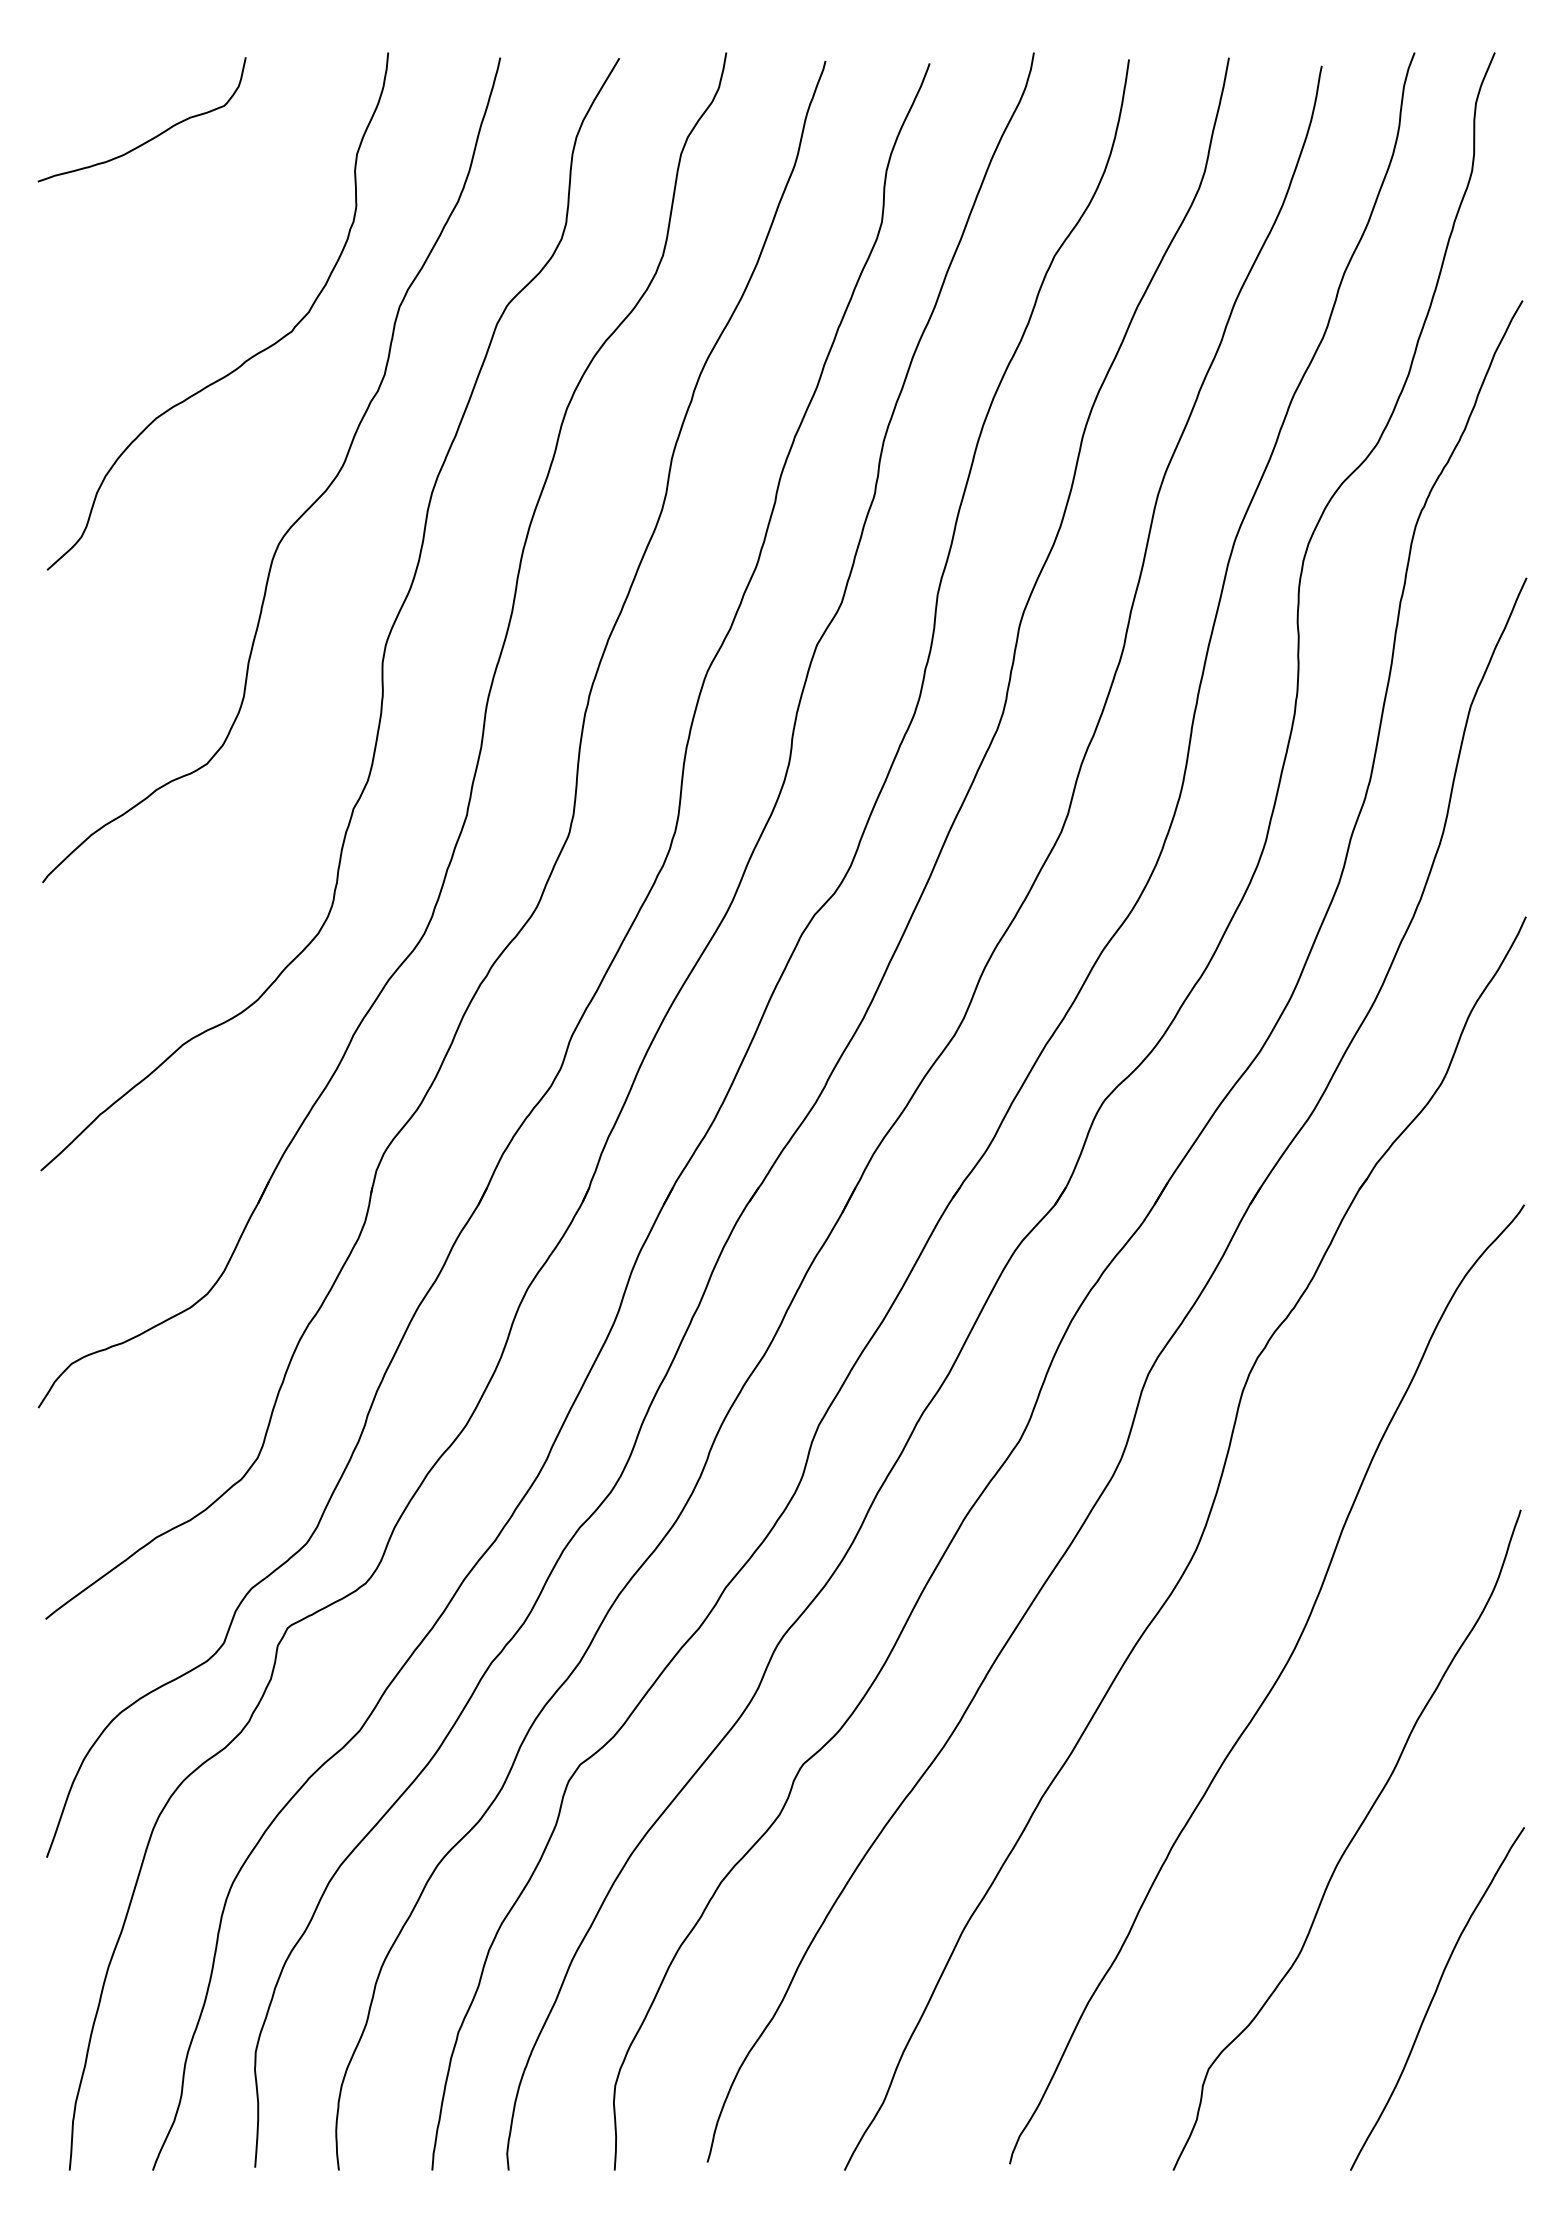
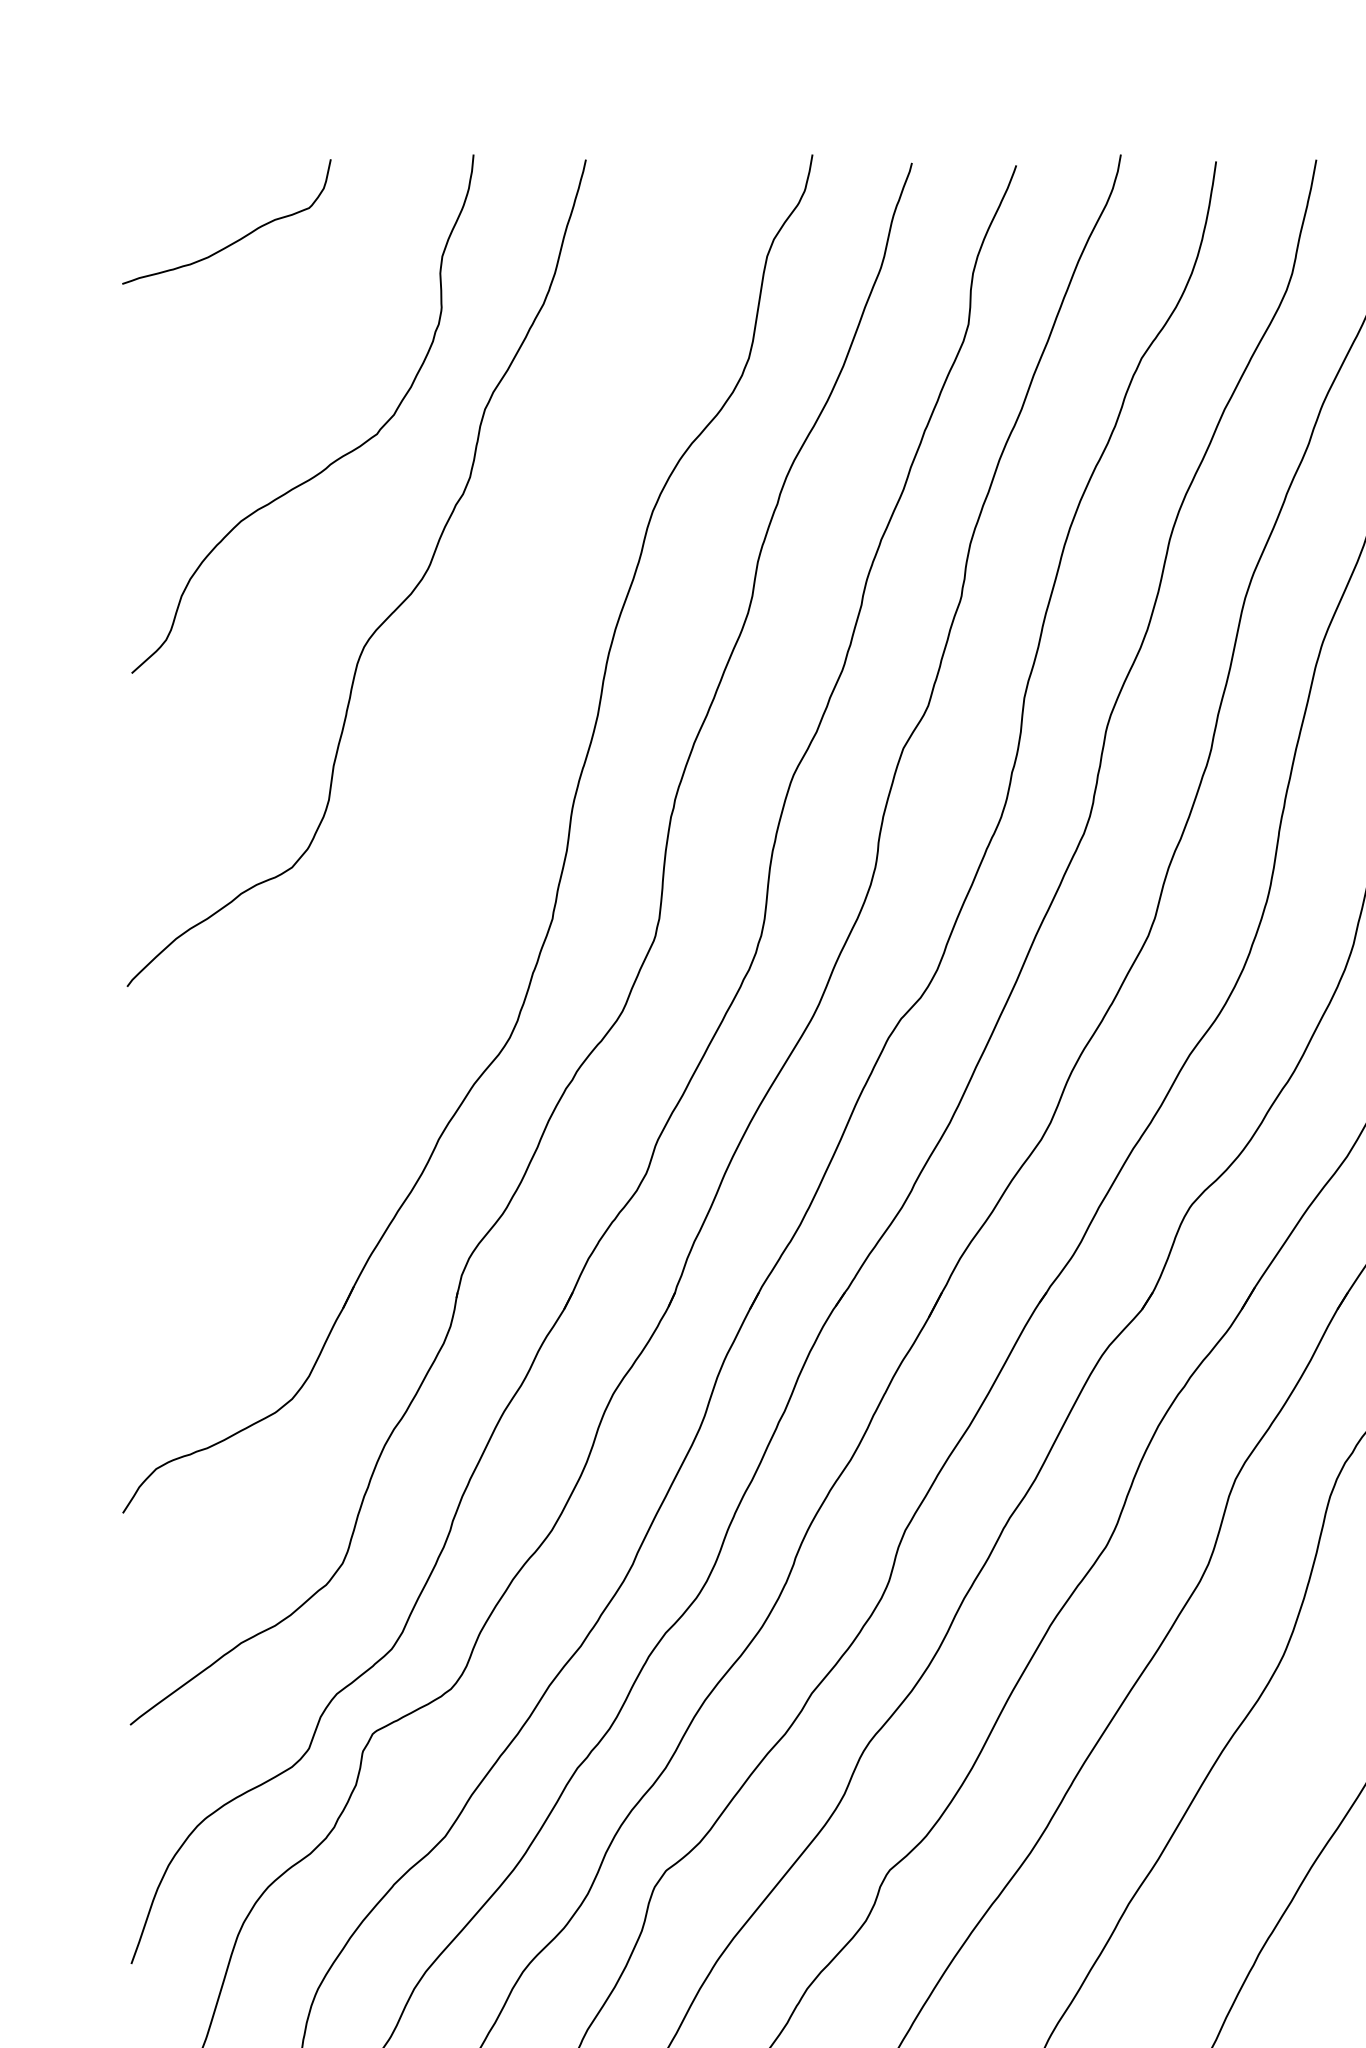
curve: (387, 636) -> (472, 739), removed

